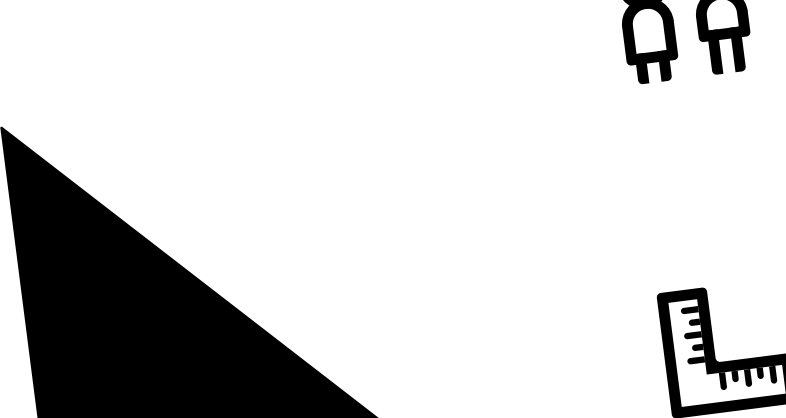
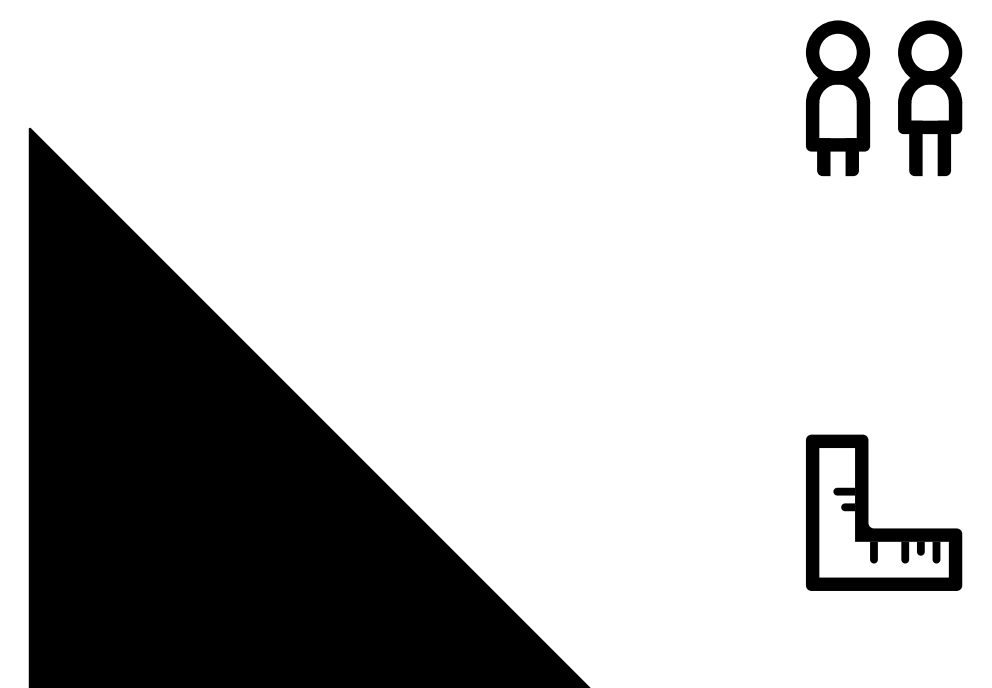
fill: (689, 310) -> (844, 460), removed
fill: (694, 321) -> (848, 475), removed
fill: (696, 360) -> (844, 522), removed
fill: (735, 376) -> (889, 548), removed

